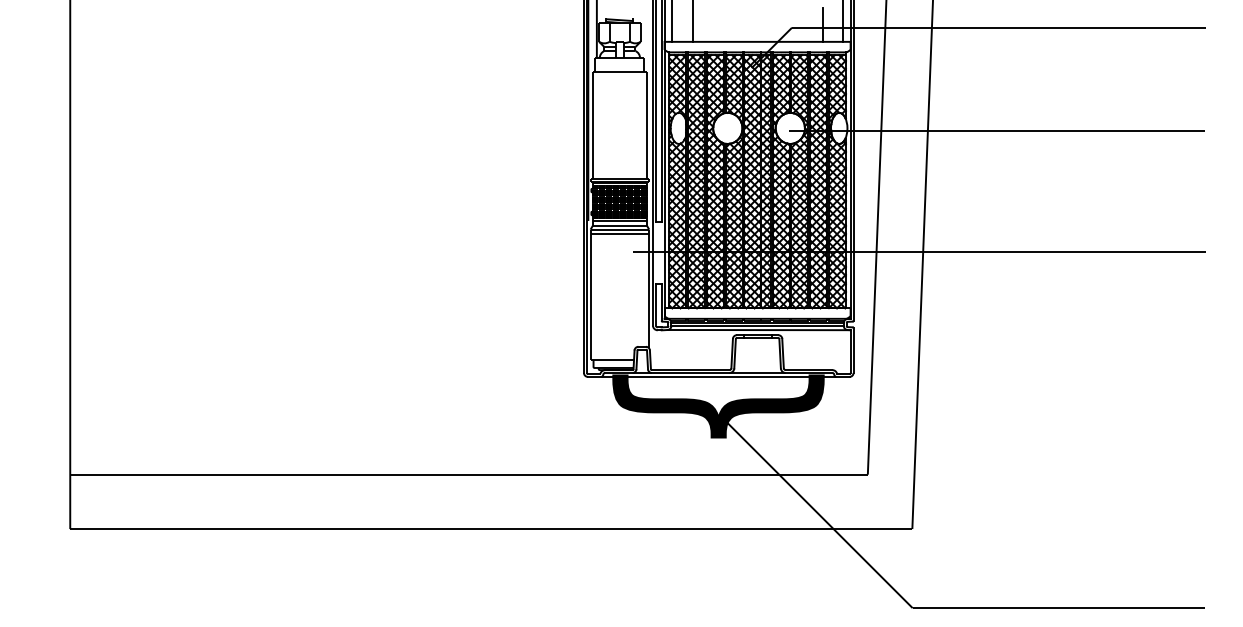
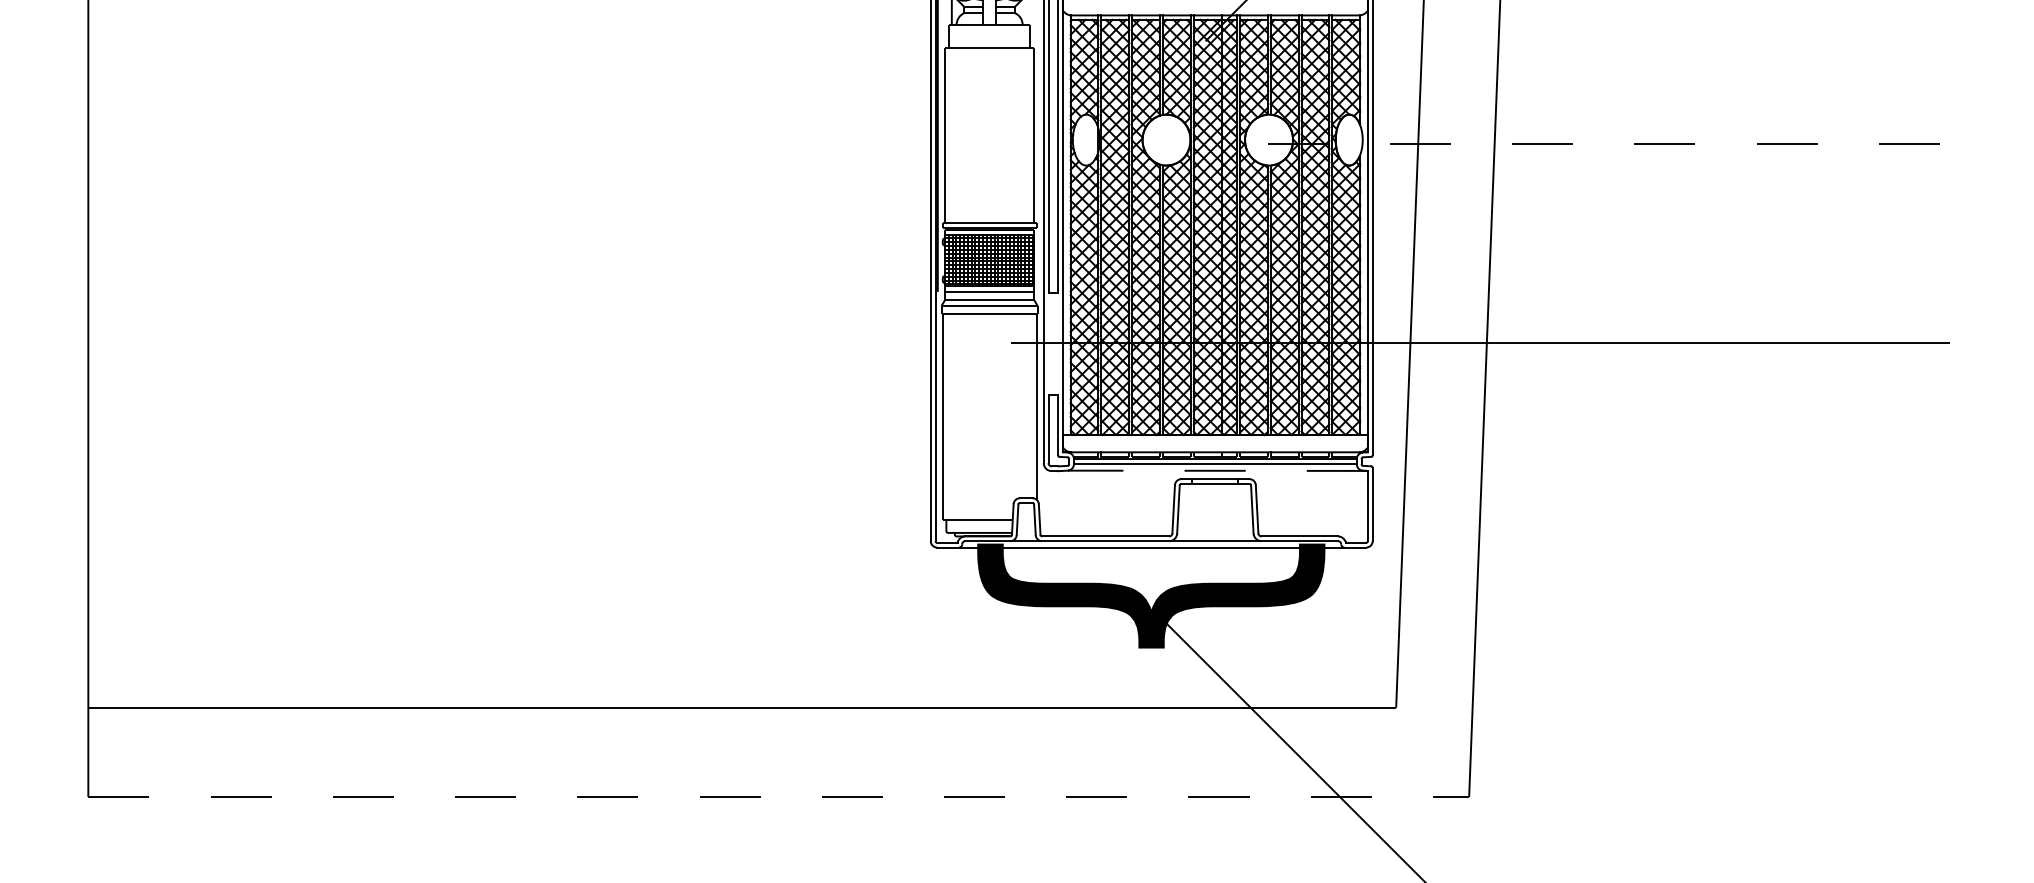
line: (997, 130) -> (1608, 143), solid -> dashed
line: (758, 330) -> (1216, 471), solid -> dashed
line: (491, 529) -> (779, 797), solid -> dashed

